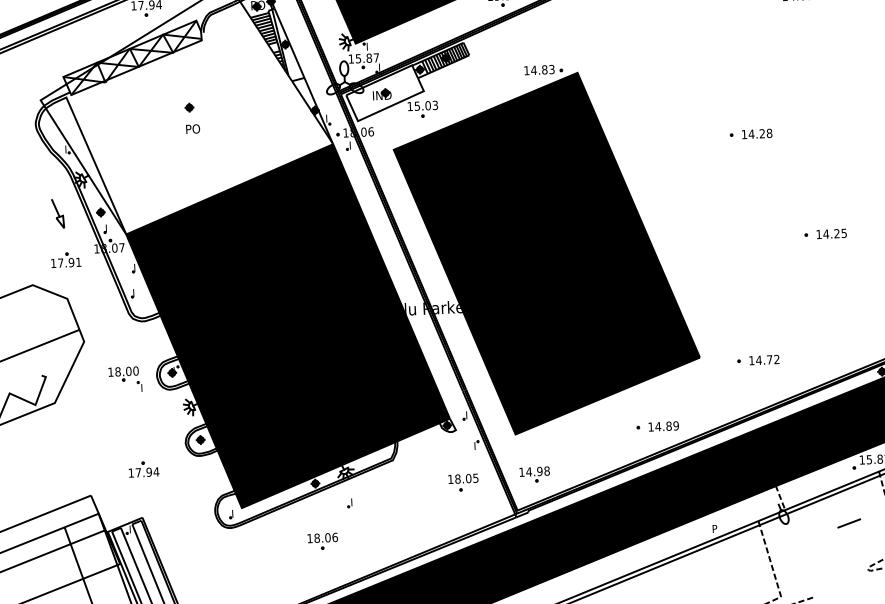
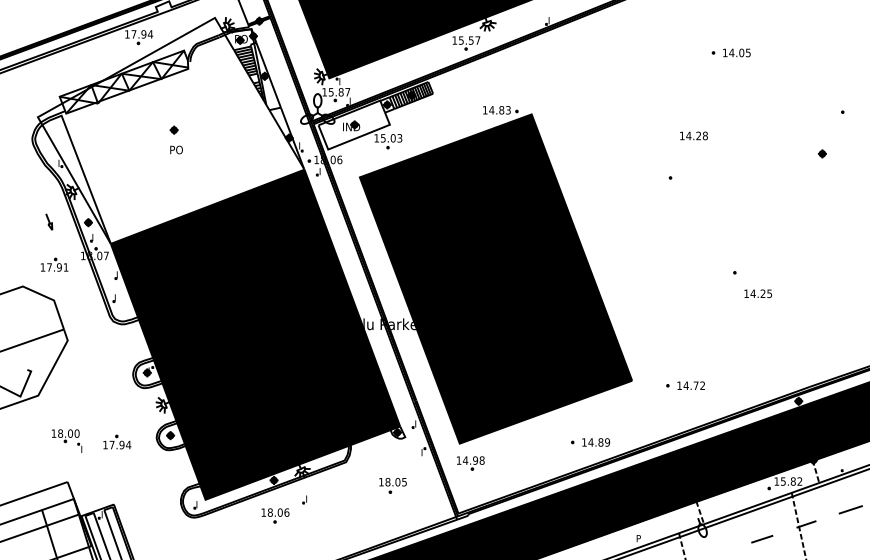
text: (756, 133) -> (693, 135), moved
part: (58, 213) -> (49, 221), size x0.6
text: (830, 233) -> (757, 293), moved
part: (124, 379) -> (66, 440), moved
part: (144, 468) -> (117, 441), moved
part: (534, 474) -> (470, 463), moved
part: (462, 482) -> (392, 485), moved
part: (322, 541) -> (275, 515), moved

